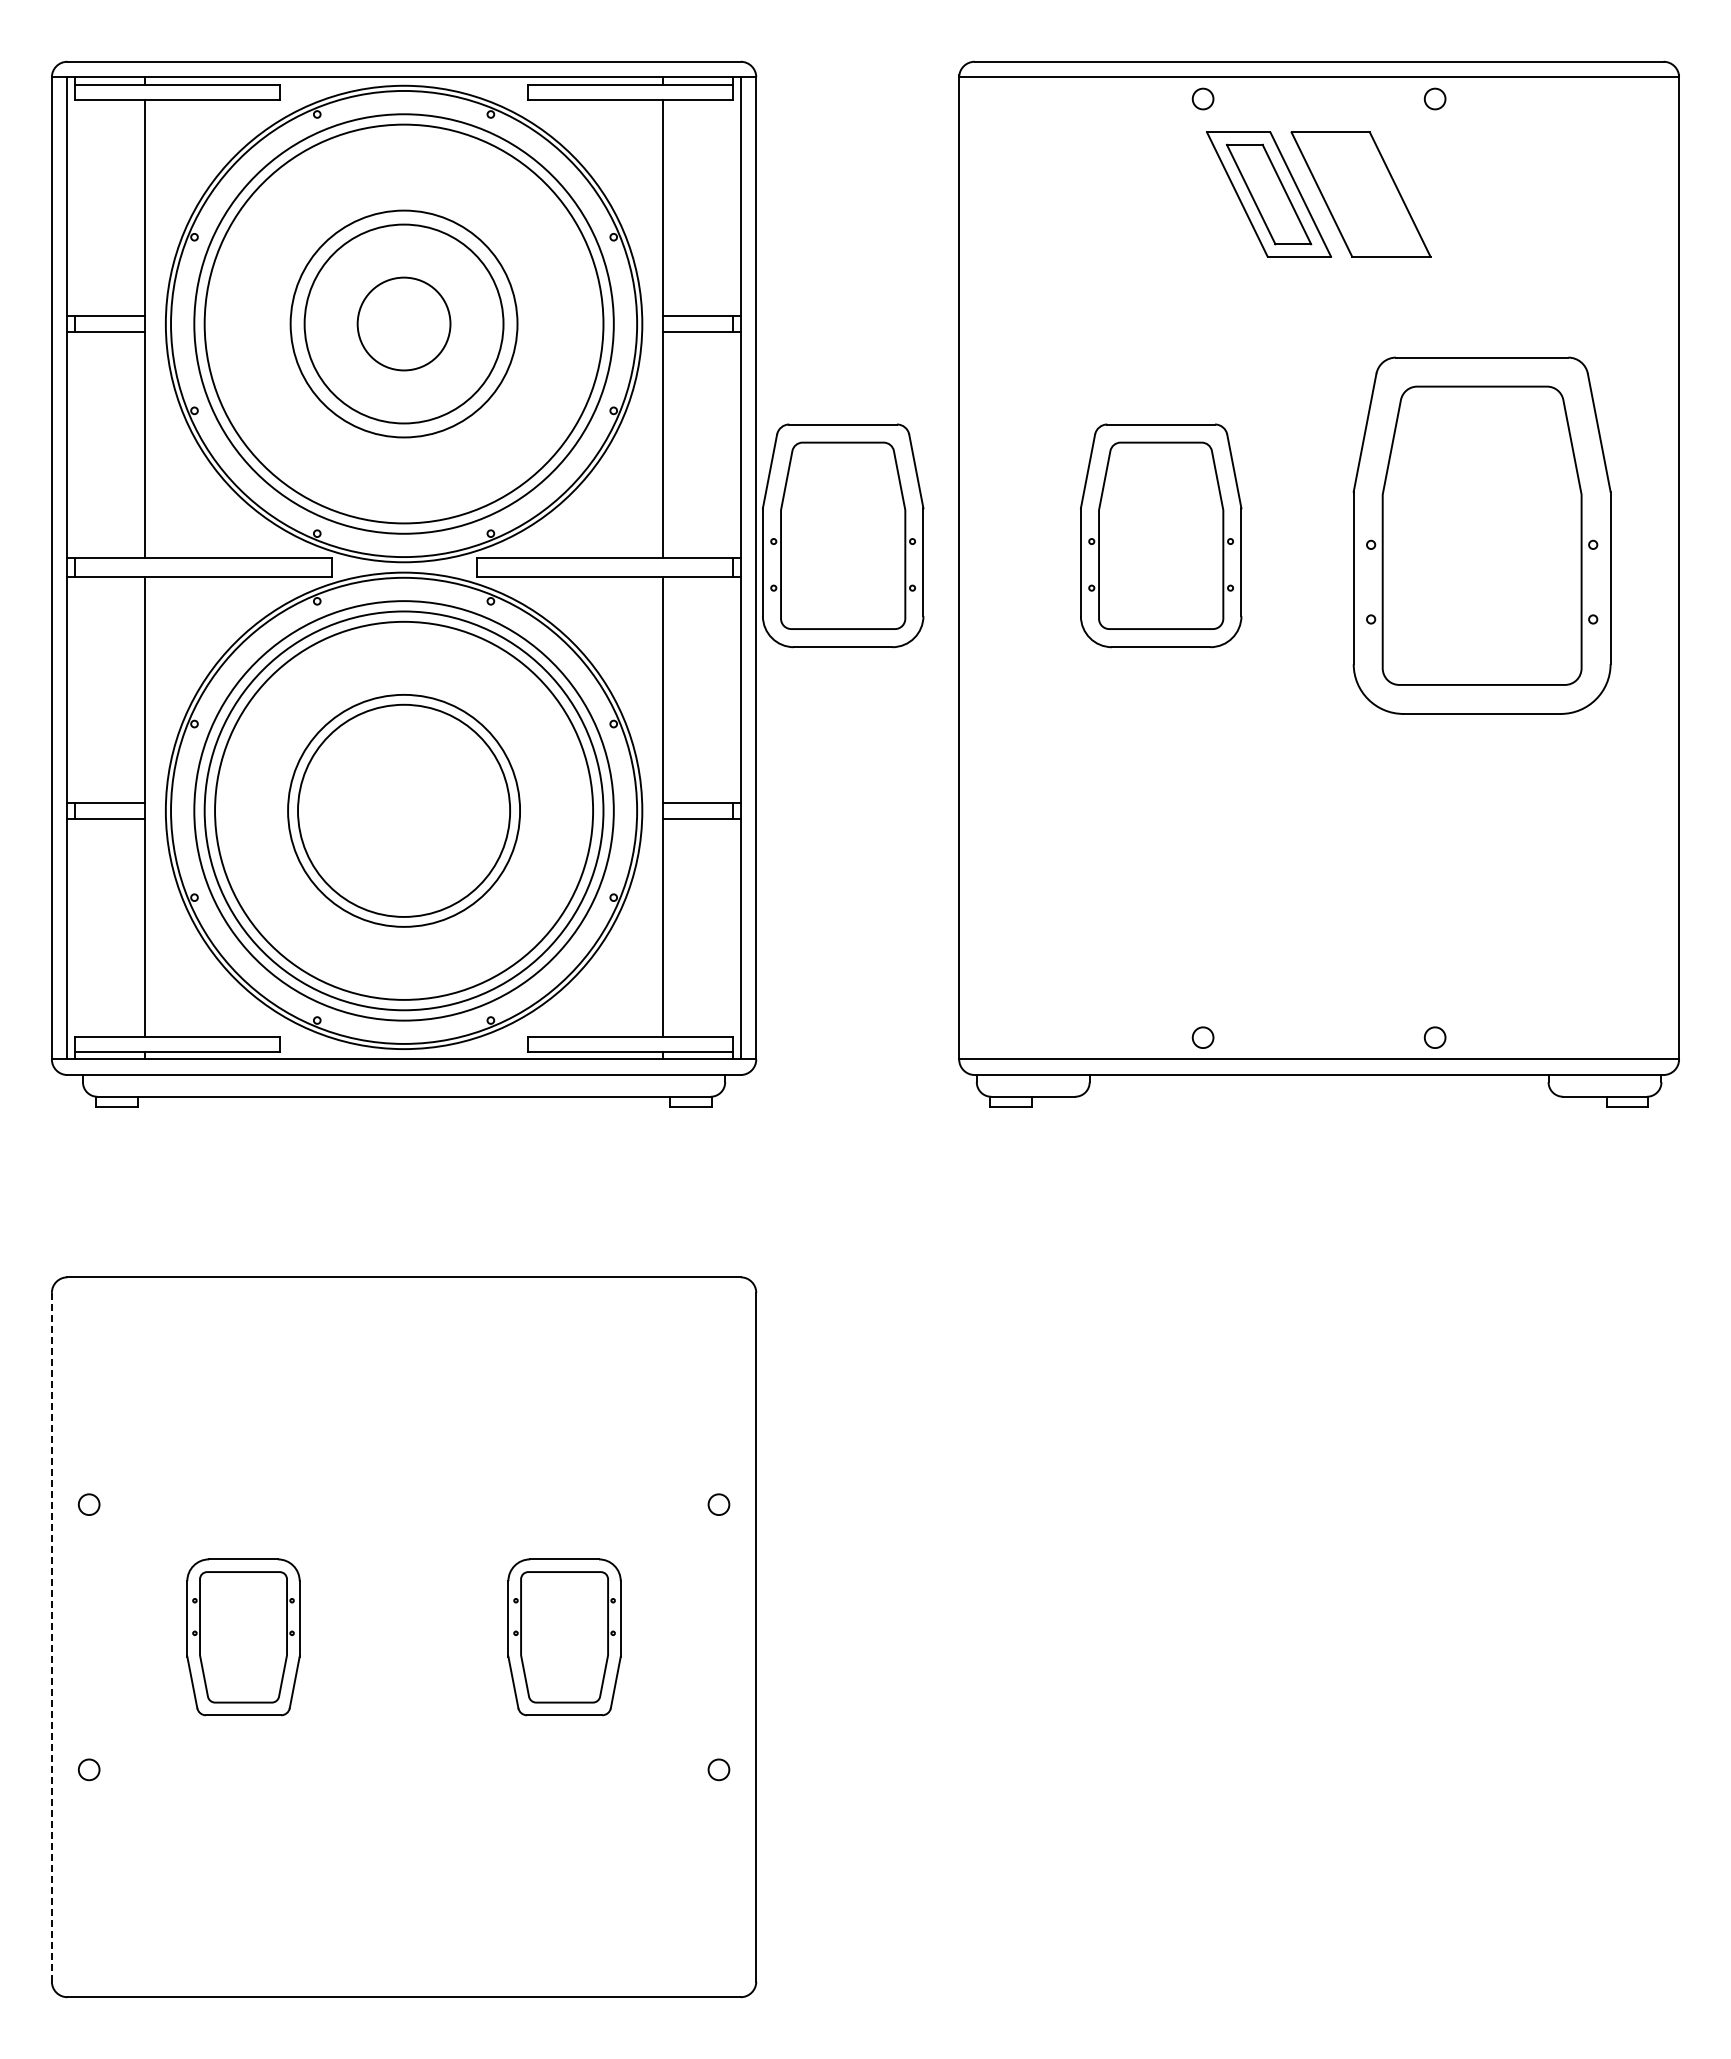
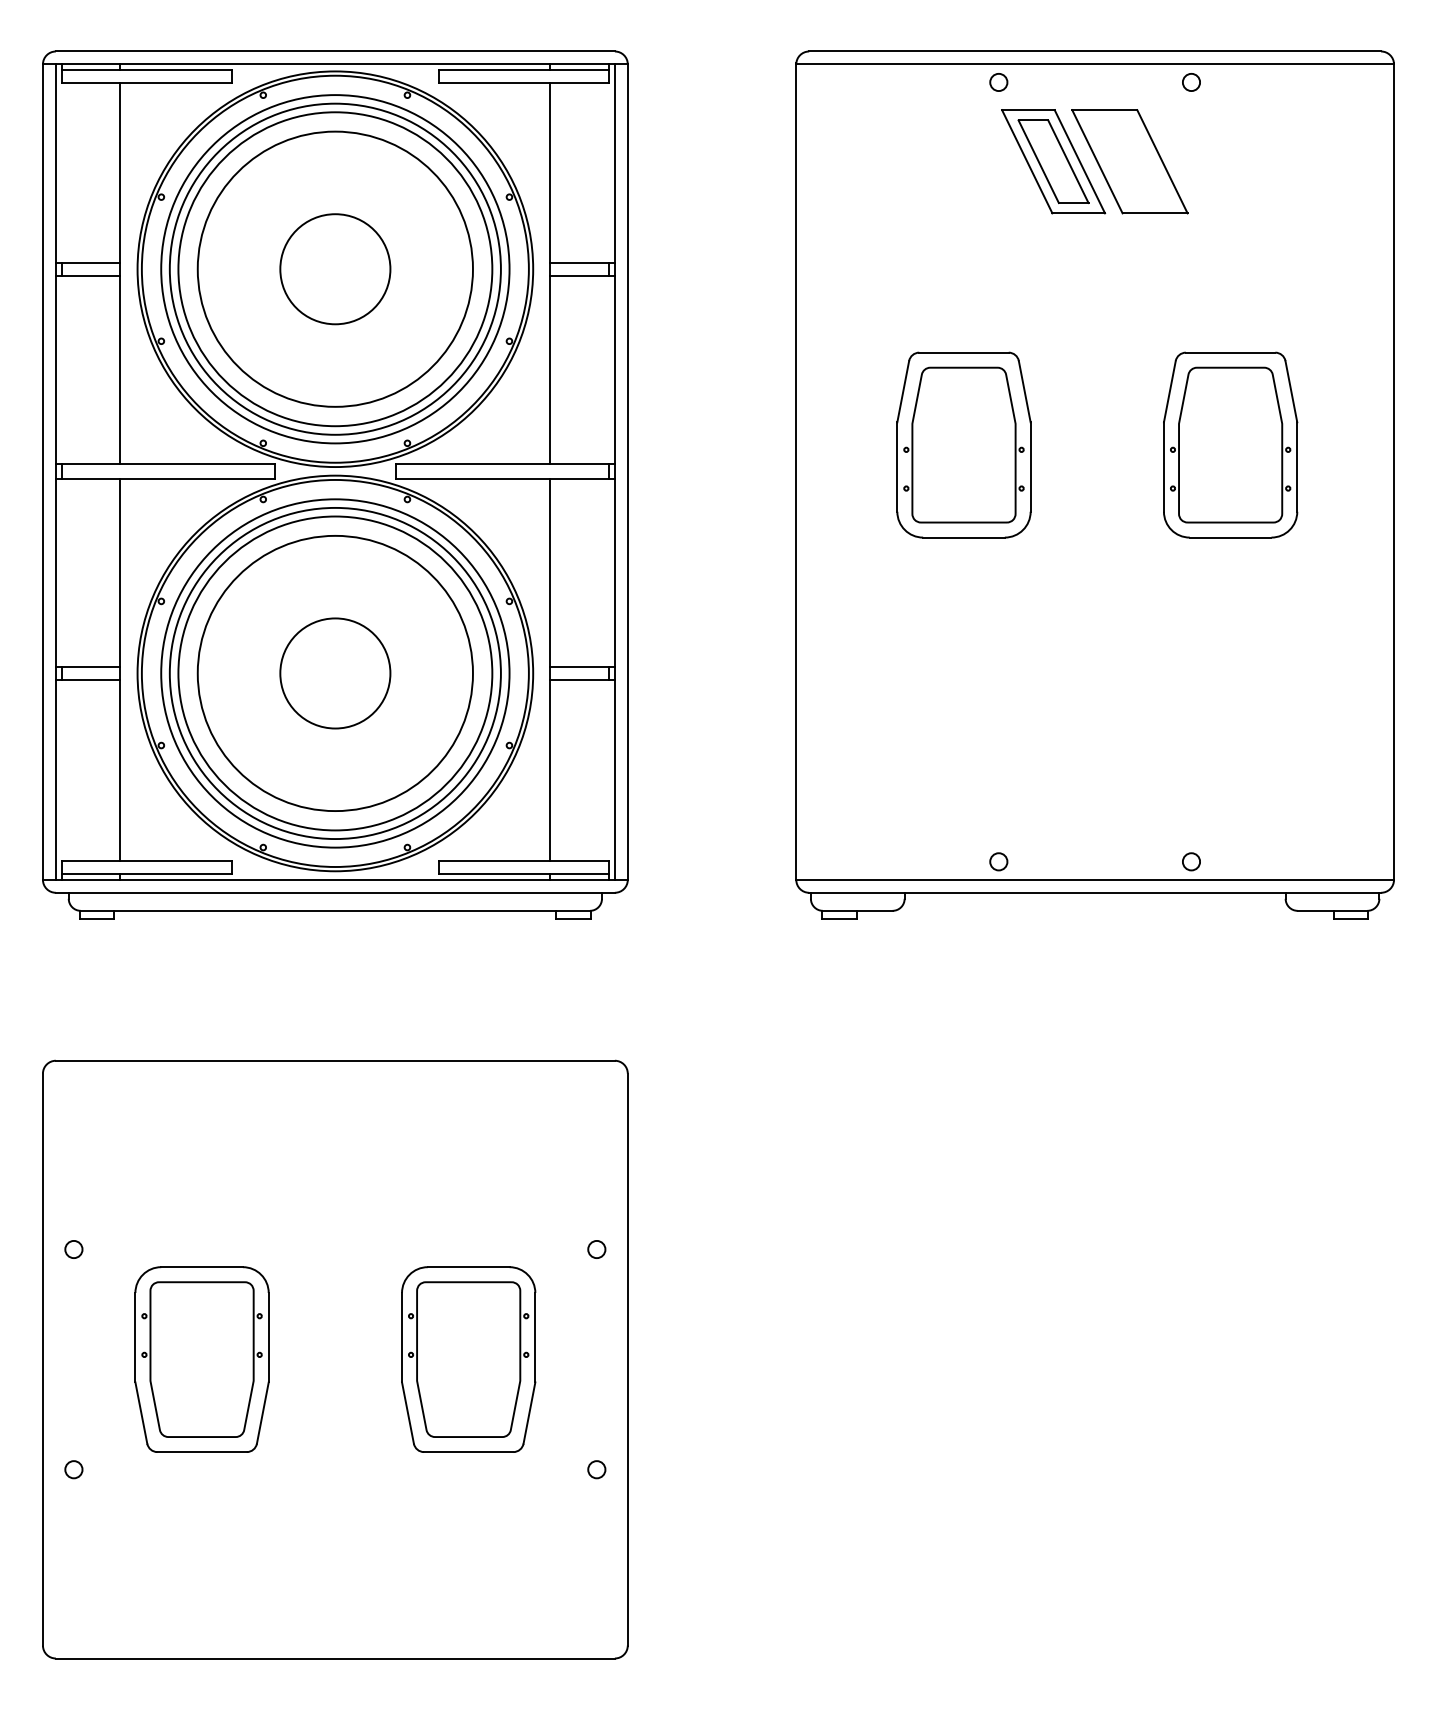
circle: (403, 323) -> (334, 268), size x1.43
circle: (403, 323) -> (334, 268), size x1.67
circle: (404, 324) -> (335, 269), size x1.67
part: (843, 535) -> (700, 444), removed
part: (1482, 535) -> (1230, 444), size x0.62
circle: (403, 810) -> (334, 673), size x0.62
circle: (403, 810) -> (334, 673), size x1.43
line: (51, 1636) -> (42, 1358), dashed -> solid
part: (243, 1637) -> (202, 1359), size x1.43
part: (564, 1637) -> (468, 1359), size x1.43

